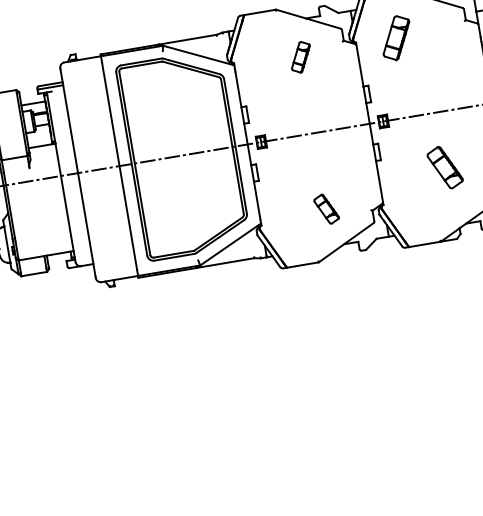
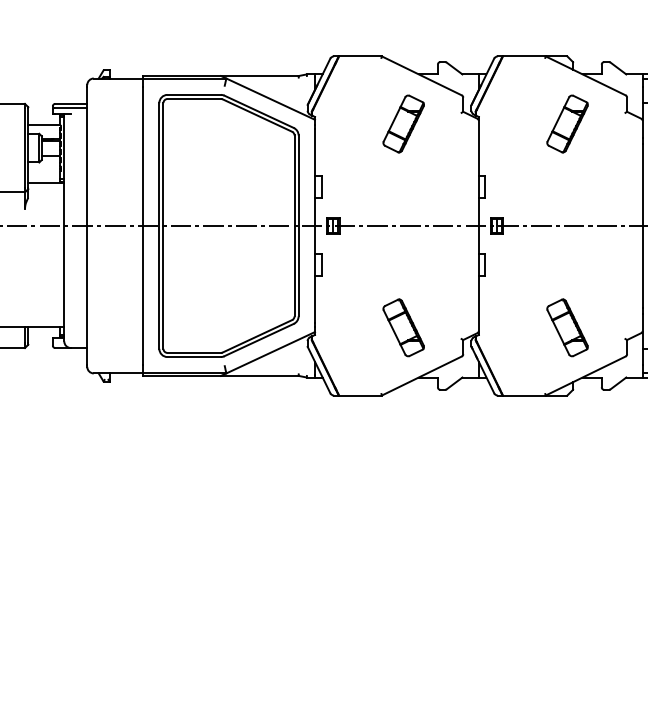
part: (396, 37) -> (567, 123), moved
part: (300, 56) -> (403, 123), size x1.43
part: (445, 167) -> (567, 327), moved
part: (326, 208) -> (403, 327), size x1.43

